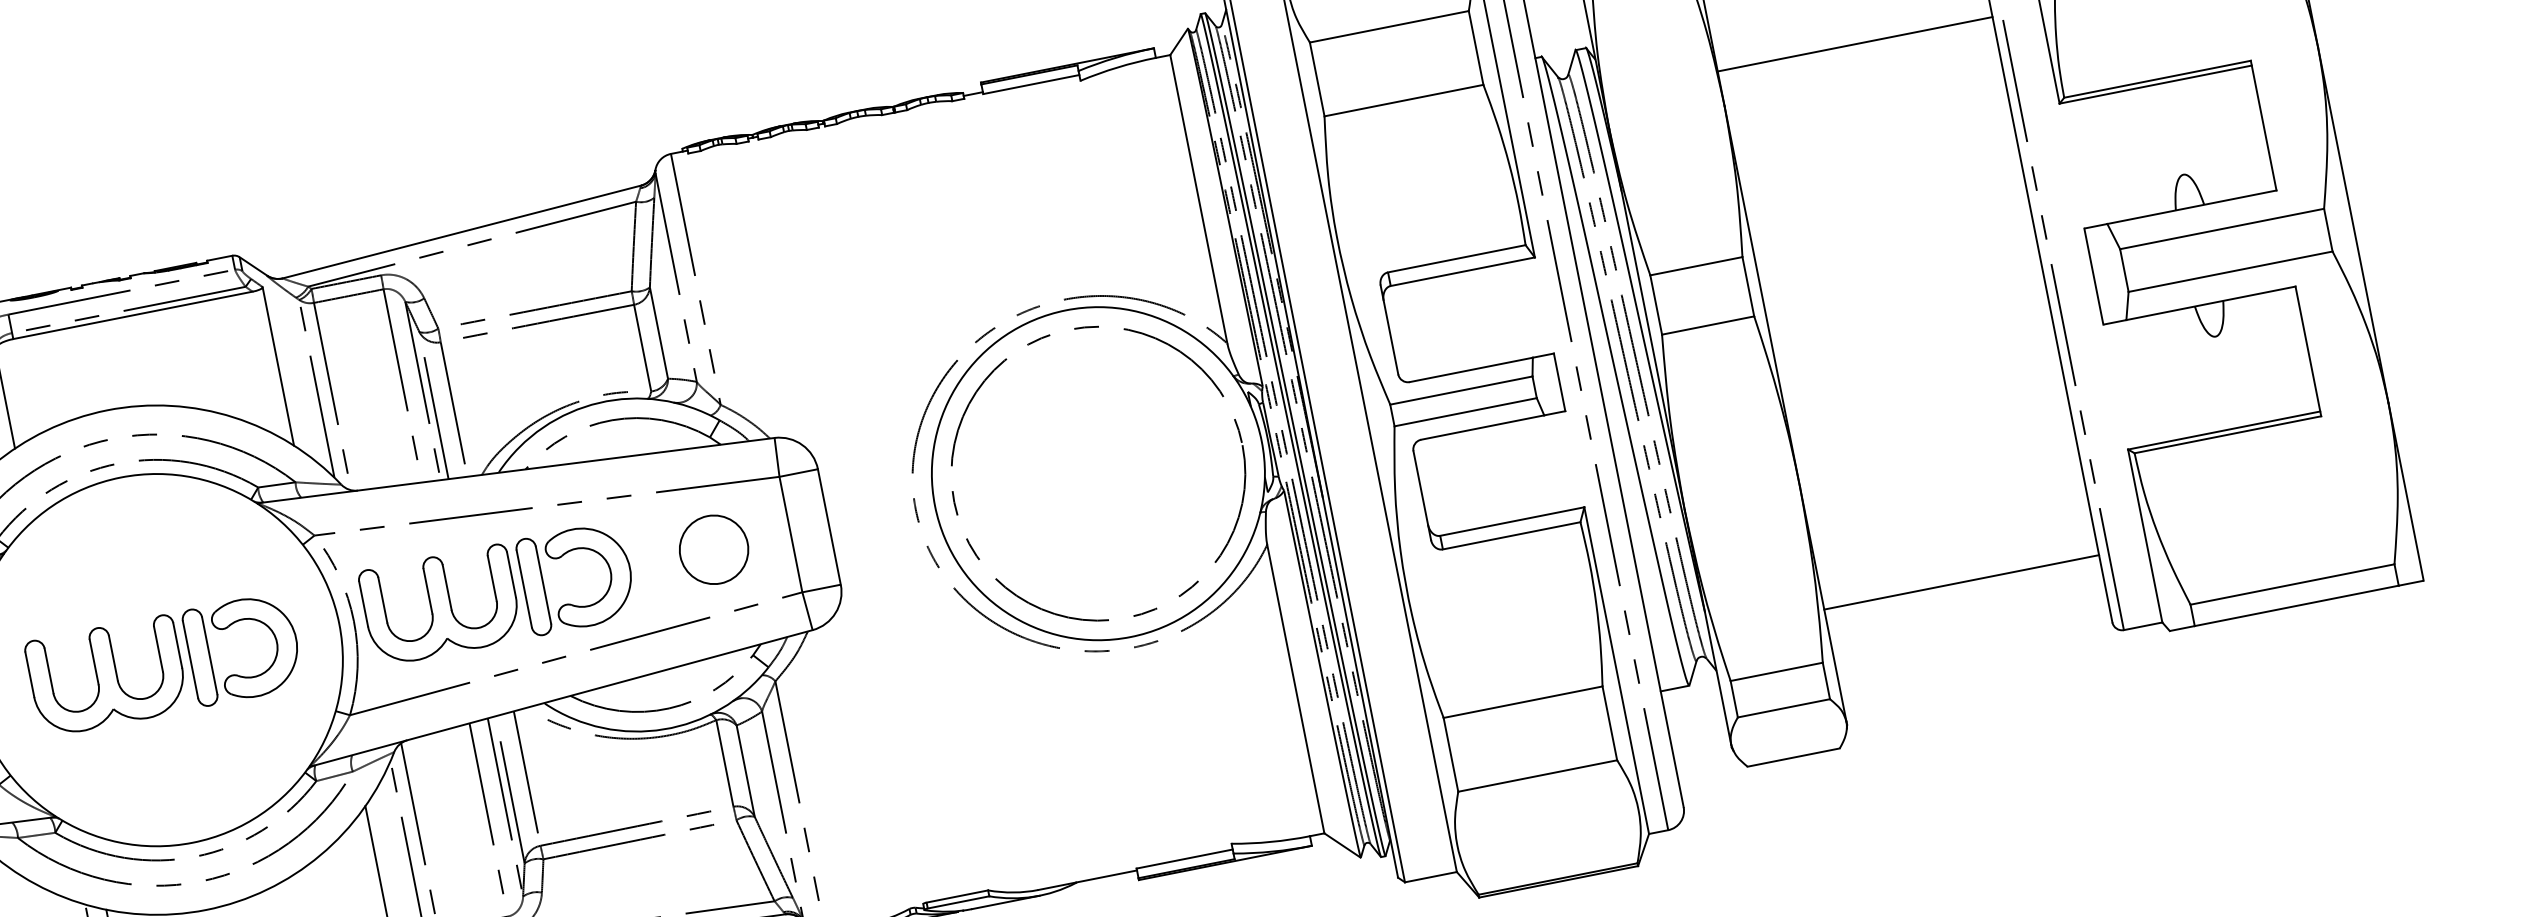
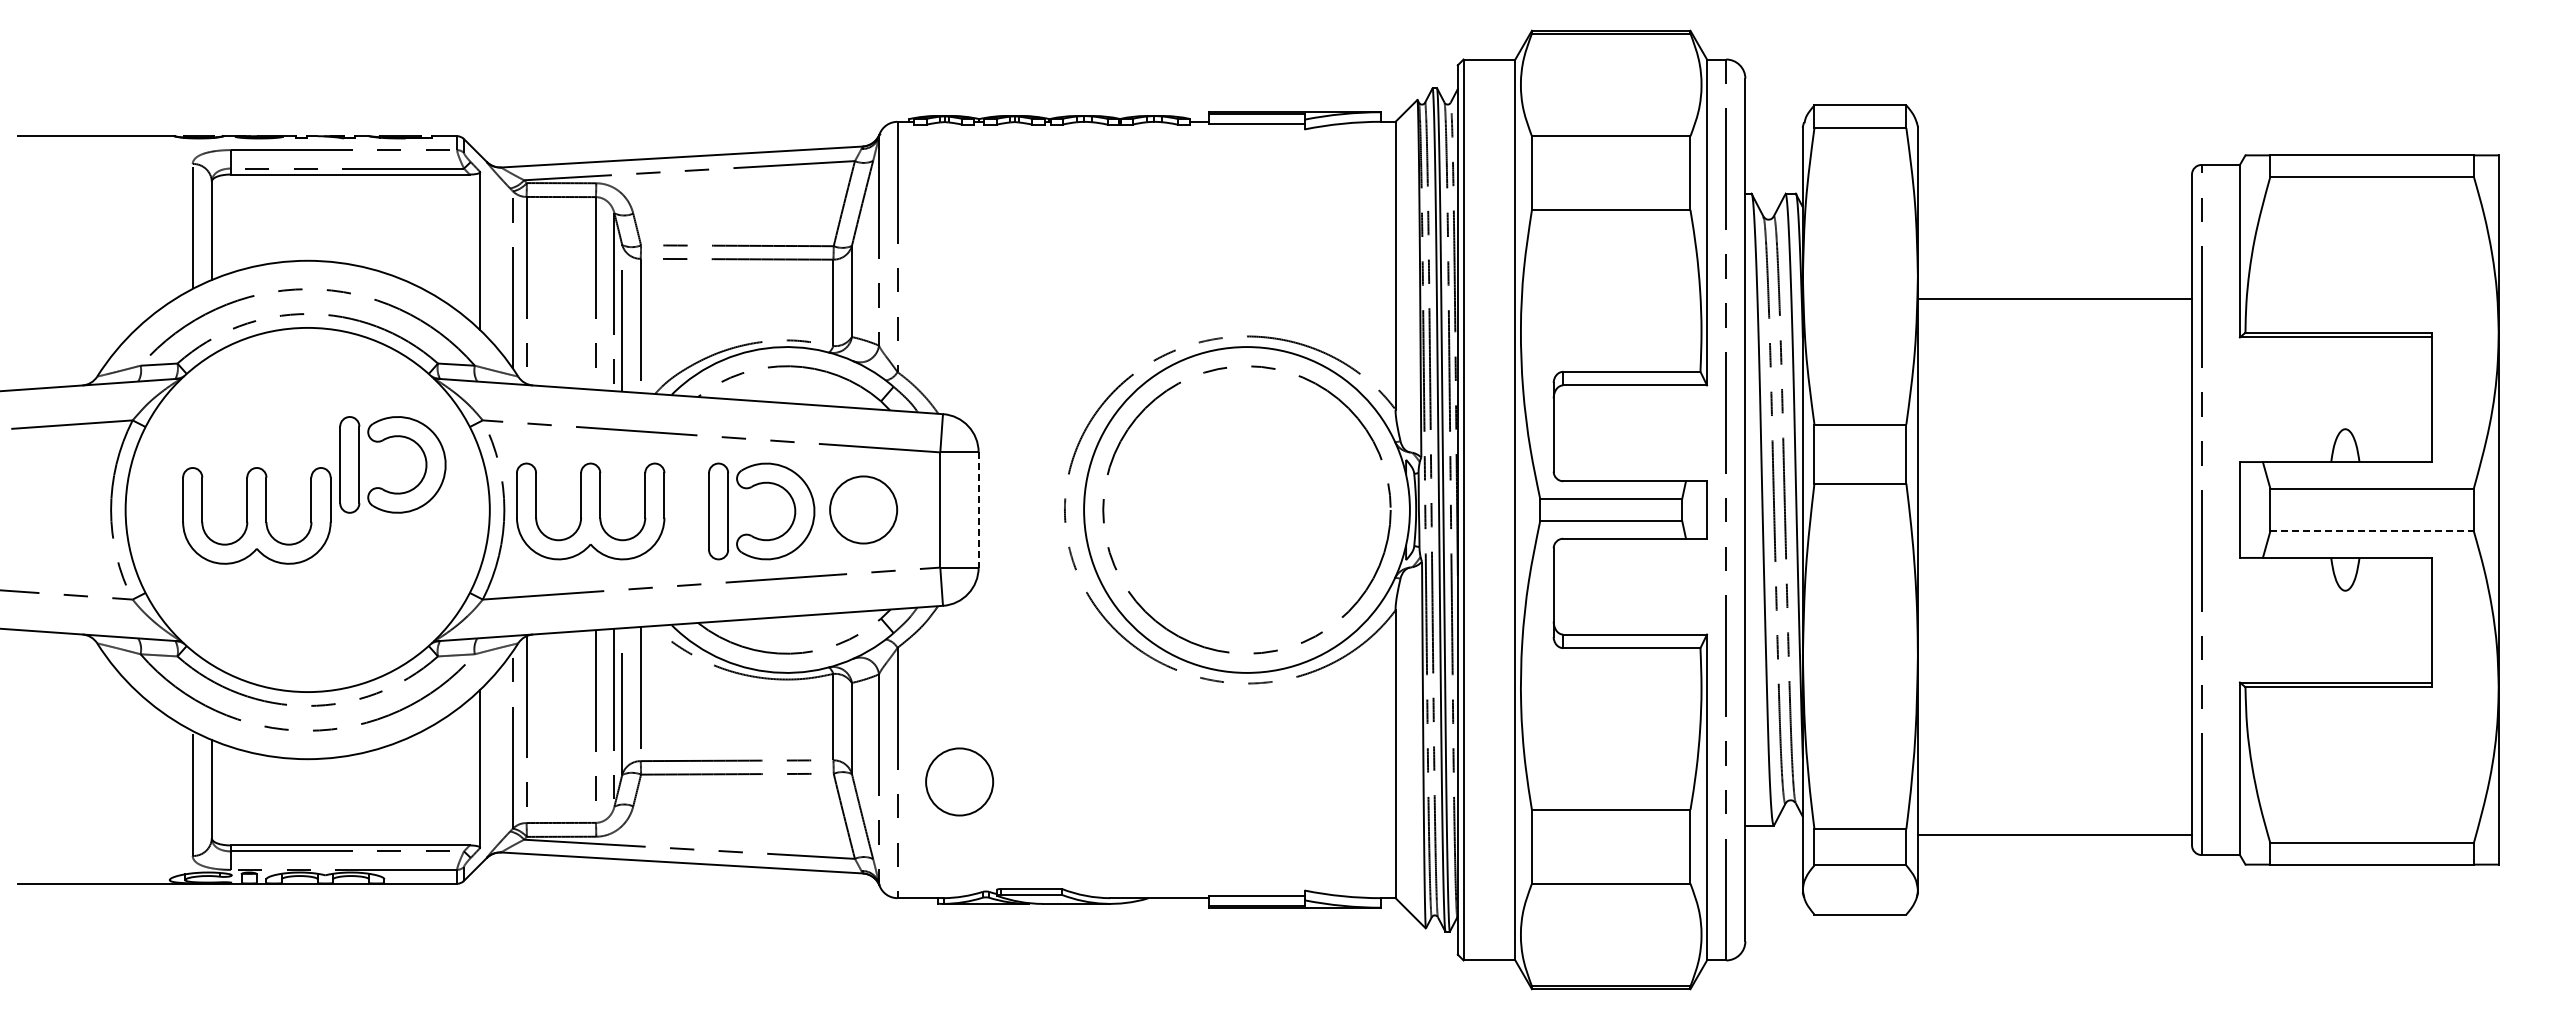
line: (1854, 44) -> (2054, 298), moved
line: (2231, 271) -> (2372, 531), solid -> dashed
line: (829, 527) -> (978, 510), solid -> dashed
part: (562, 557) -> (751, 488), moved
line: (1961, 582) -> (2054, 835), moved
part: (229, 627) -> (383, 441), moved
circle: (864, 802) -> (959, 781), added

